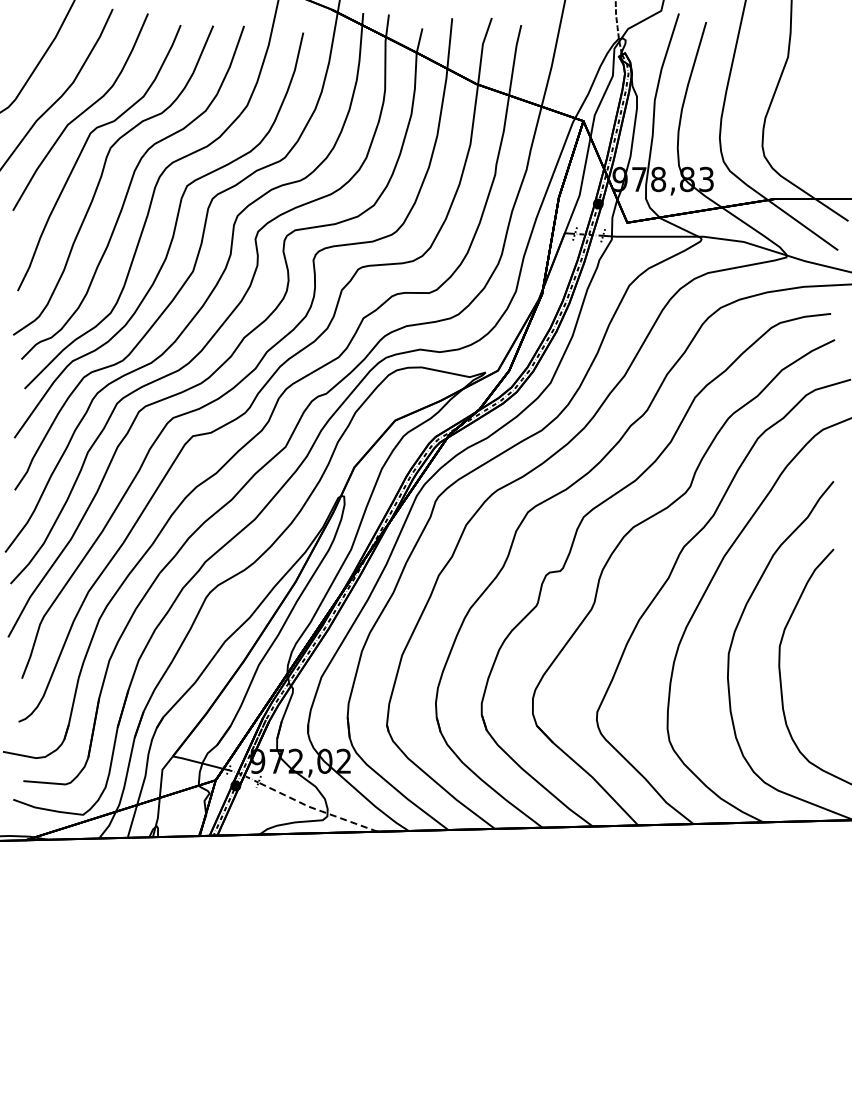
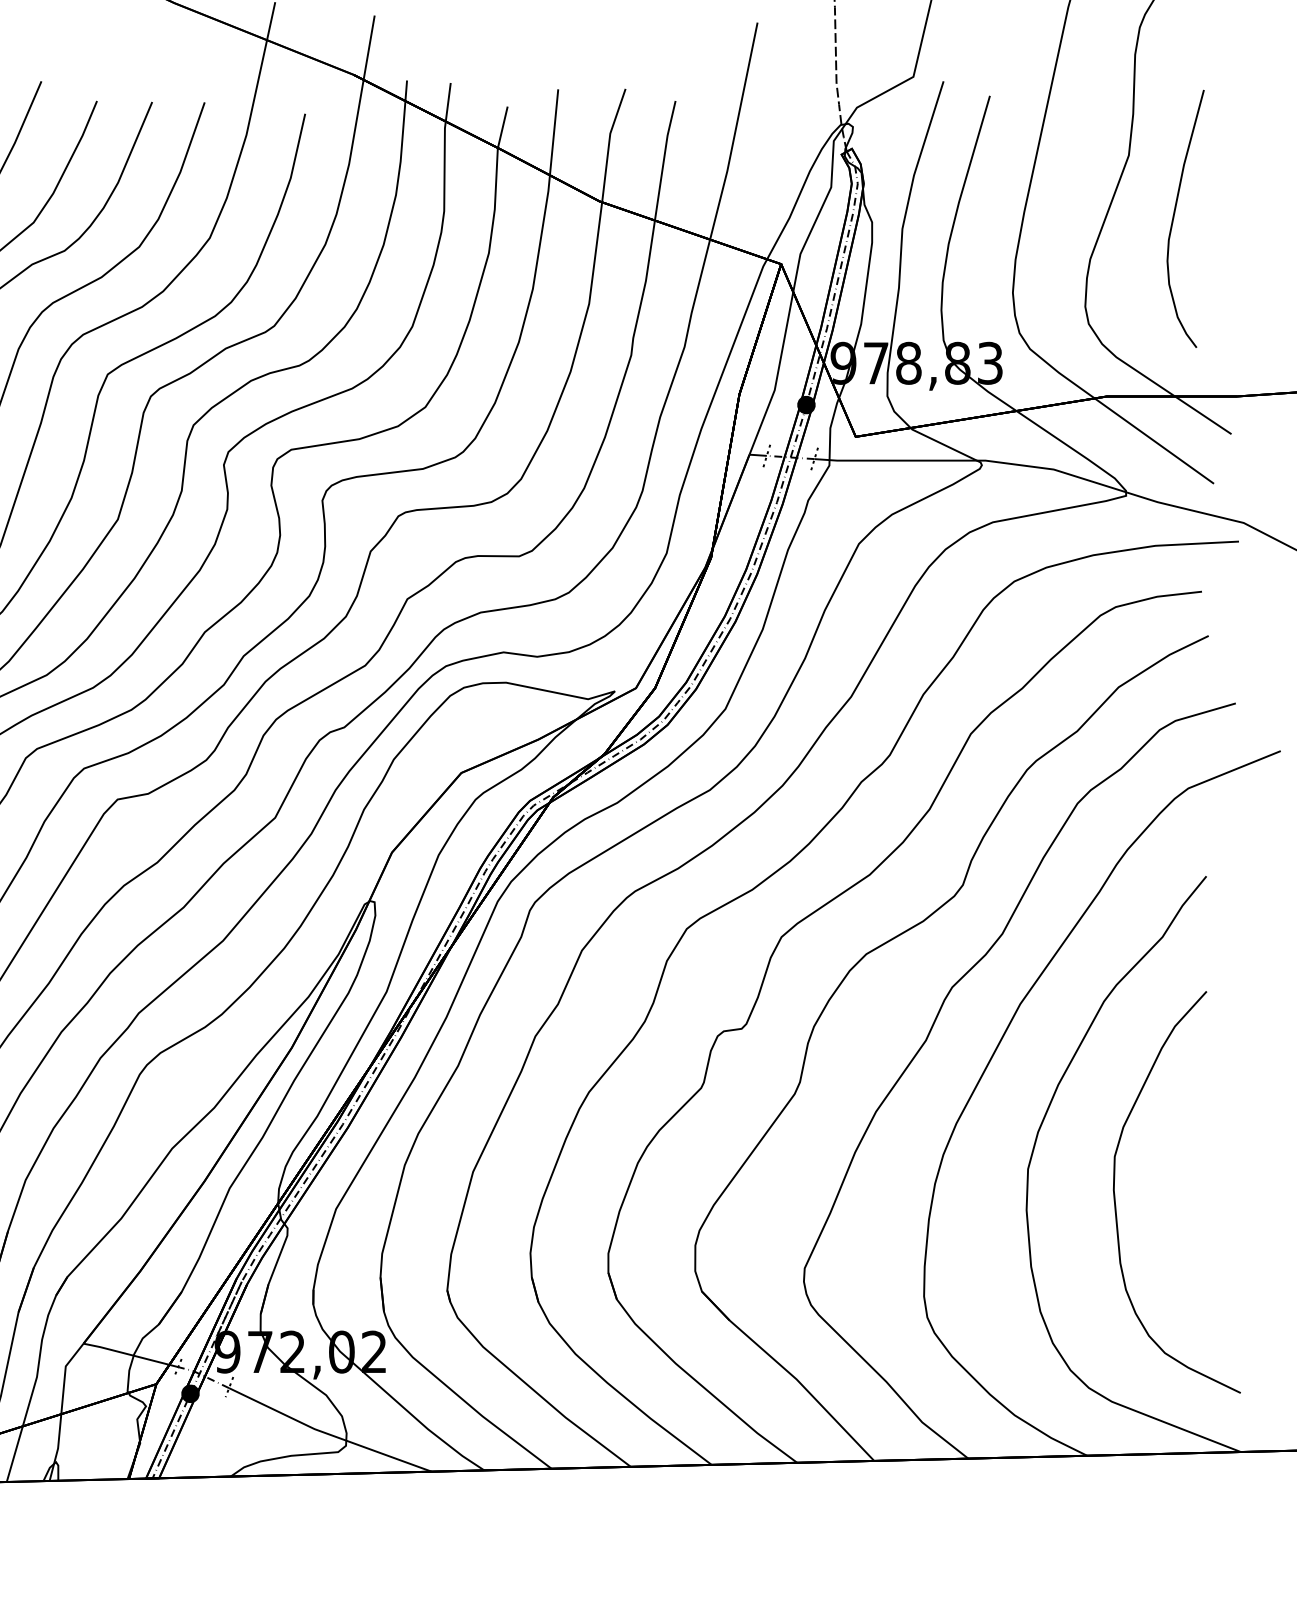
curve: (815, 93) -> (1175, 217), added
line: (316, 809) -> (327, 1433), dashed -> solid

